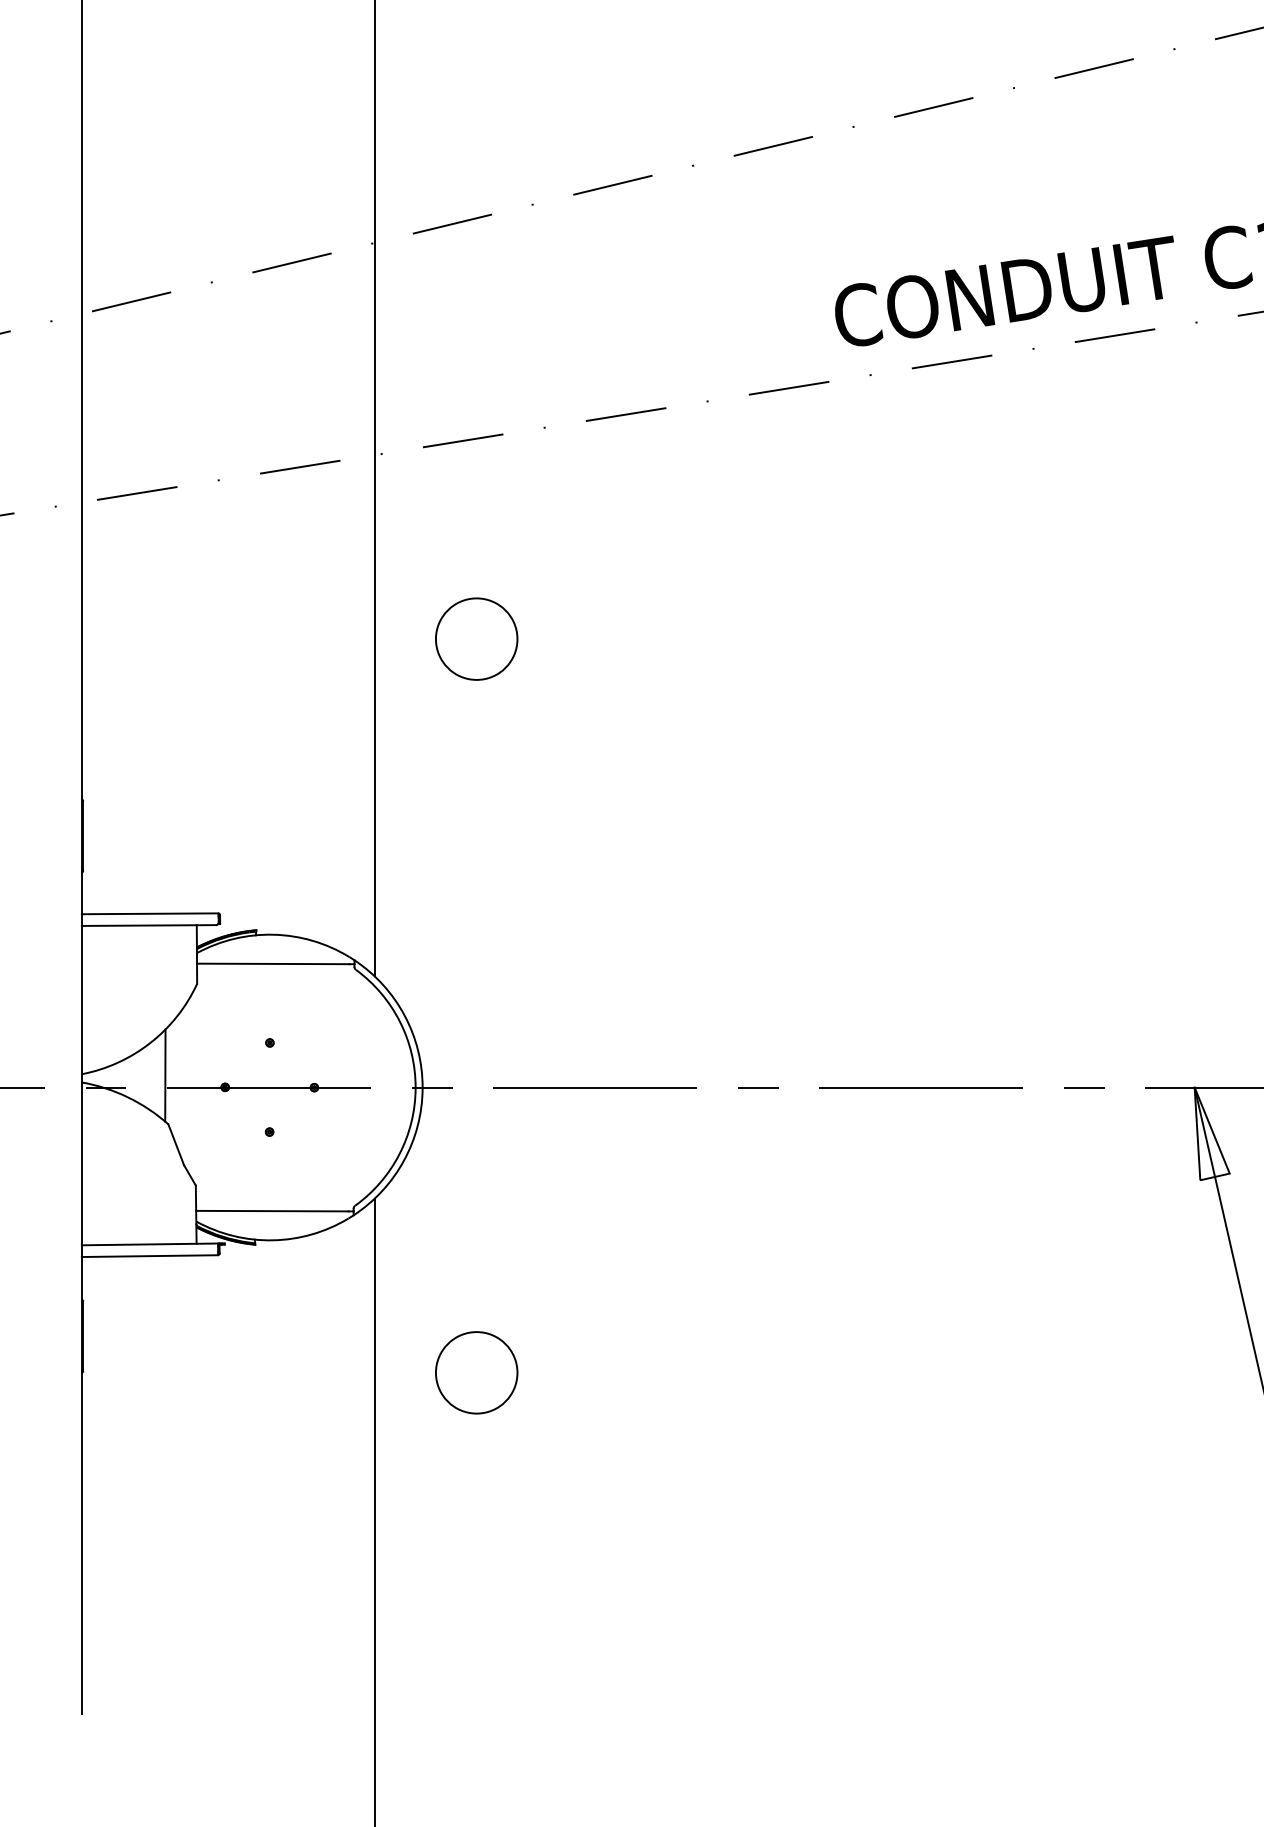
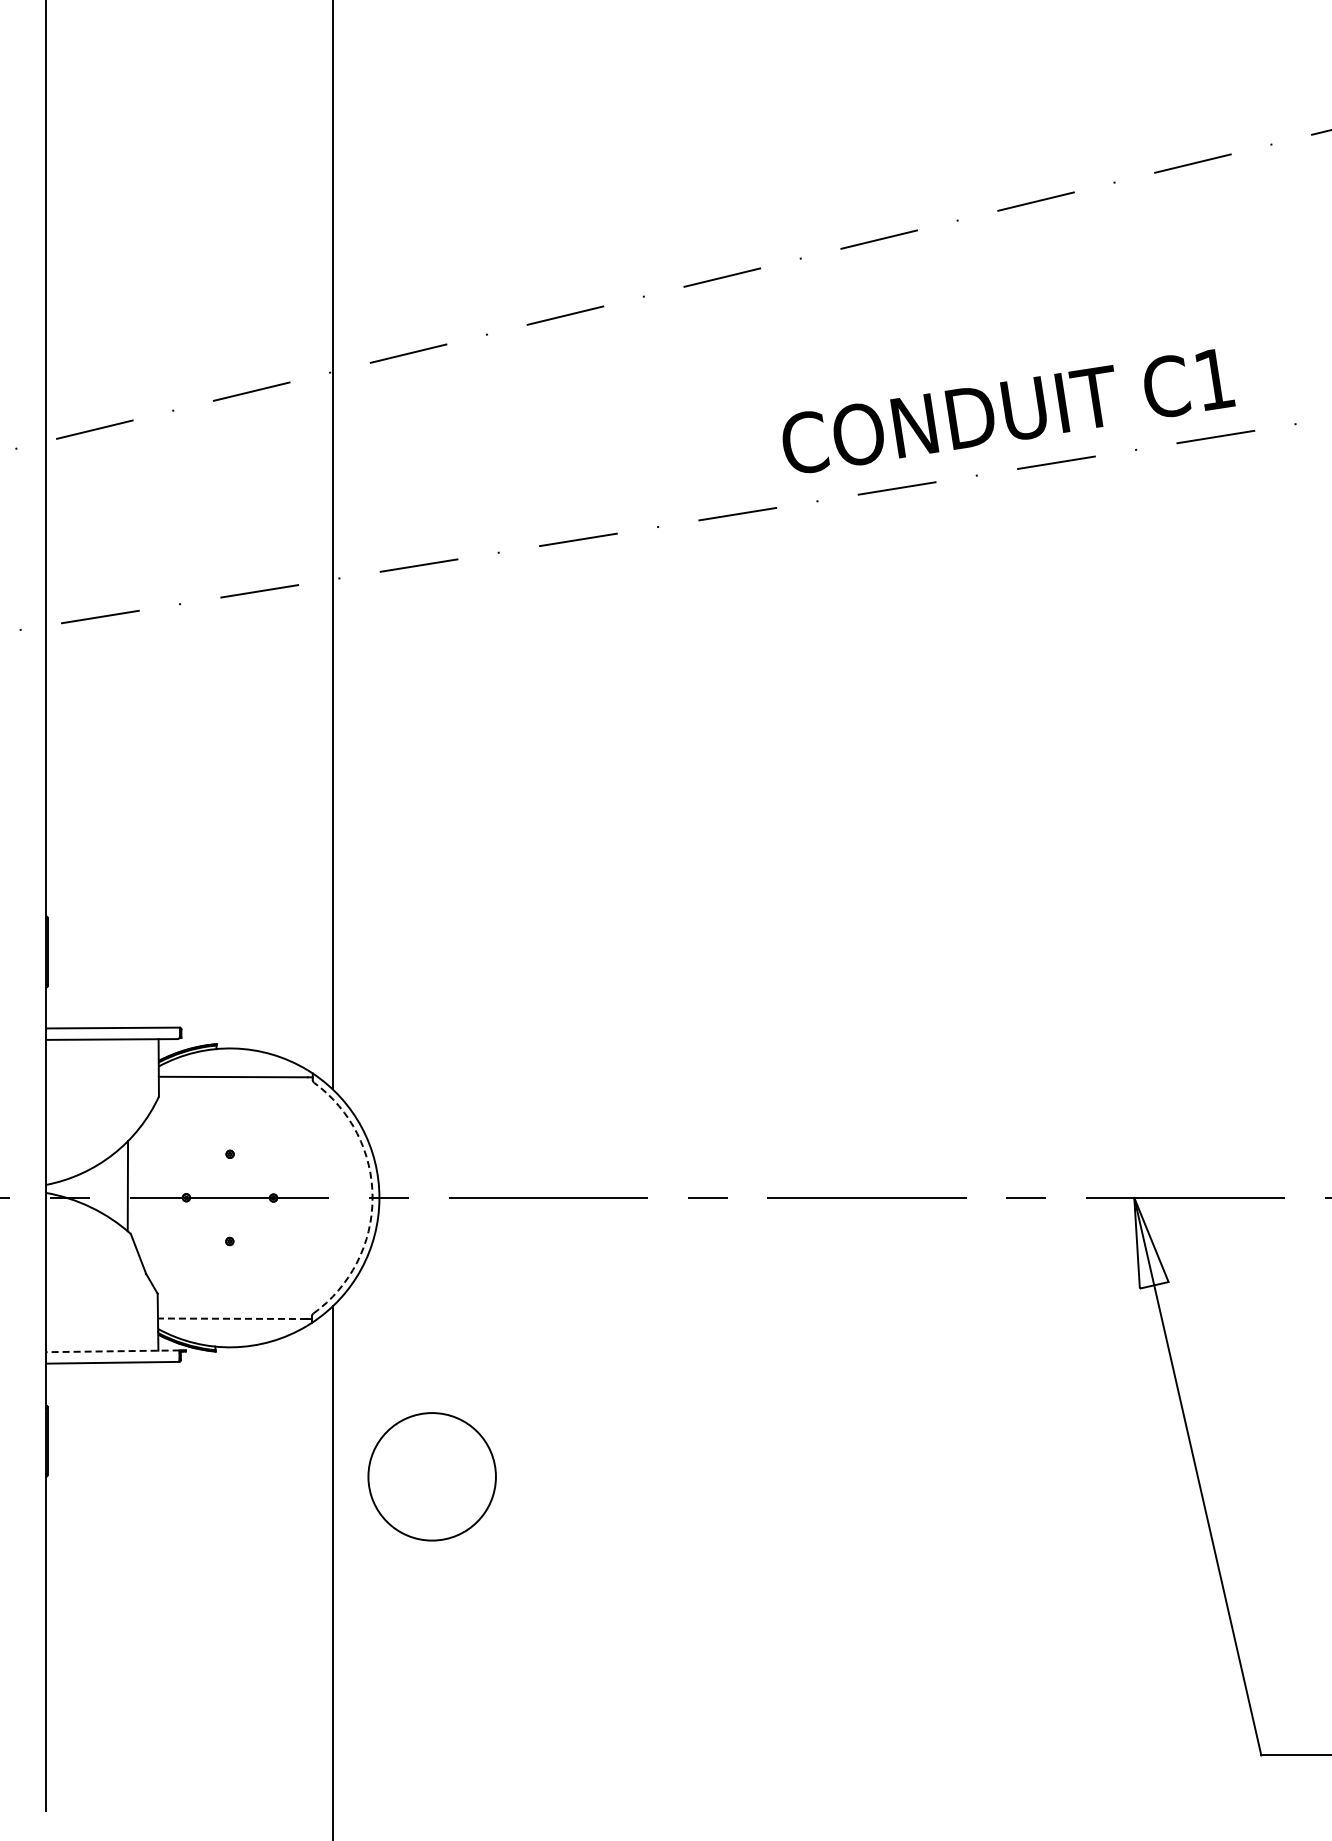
circle: (476, 639) -> (432, 759), removed
arc: (415, 1088) -> (372, 1198), solid -> dashed
line: (271, 1210) -> (231, 1318), solid -> dashed
line: (149, 1244) -> (112, 1351), solid -> dashed
circle: (476, 1372) -> (432, 1476), size x1.6

